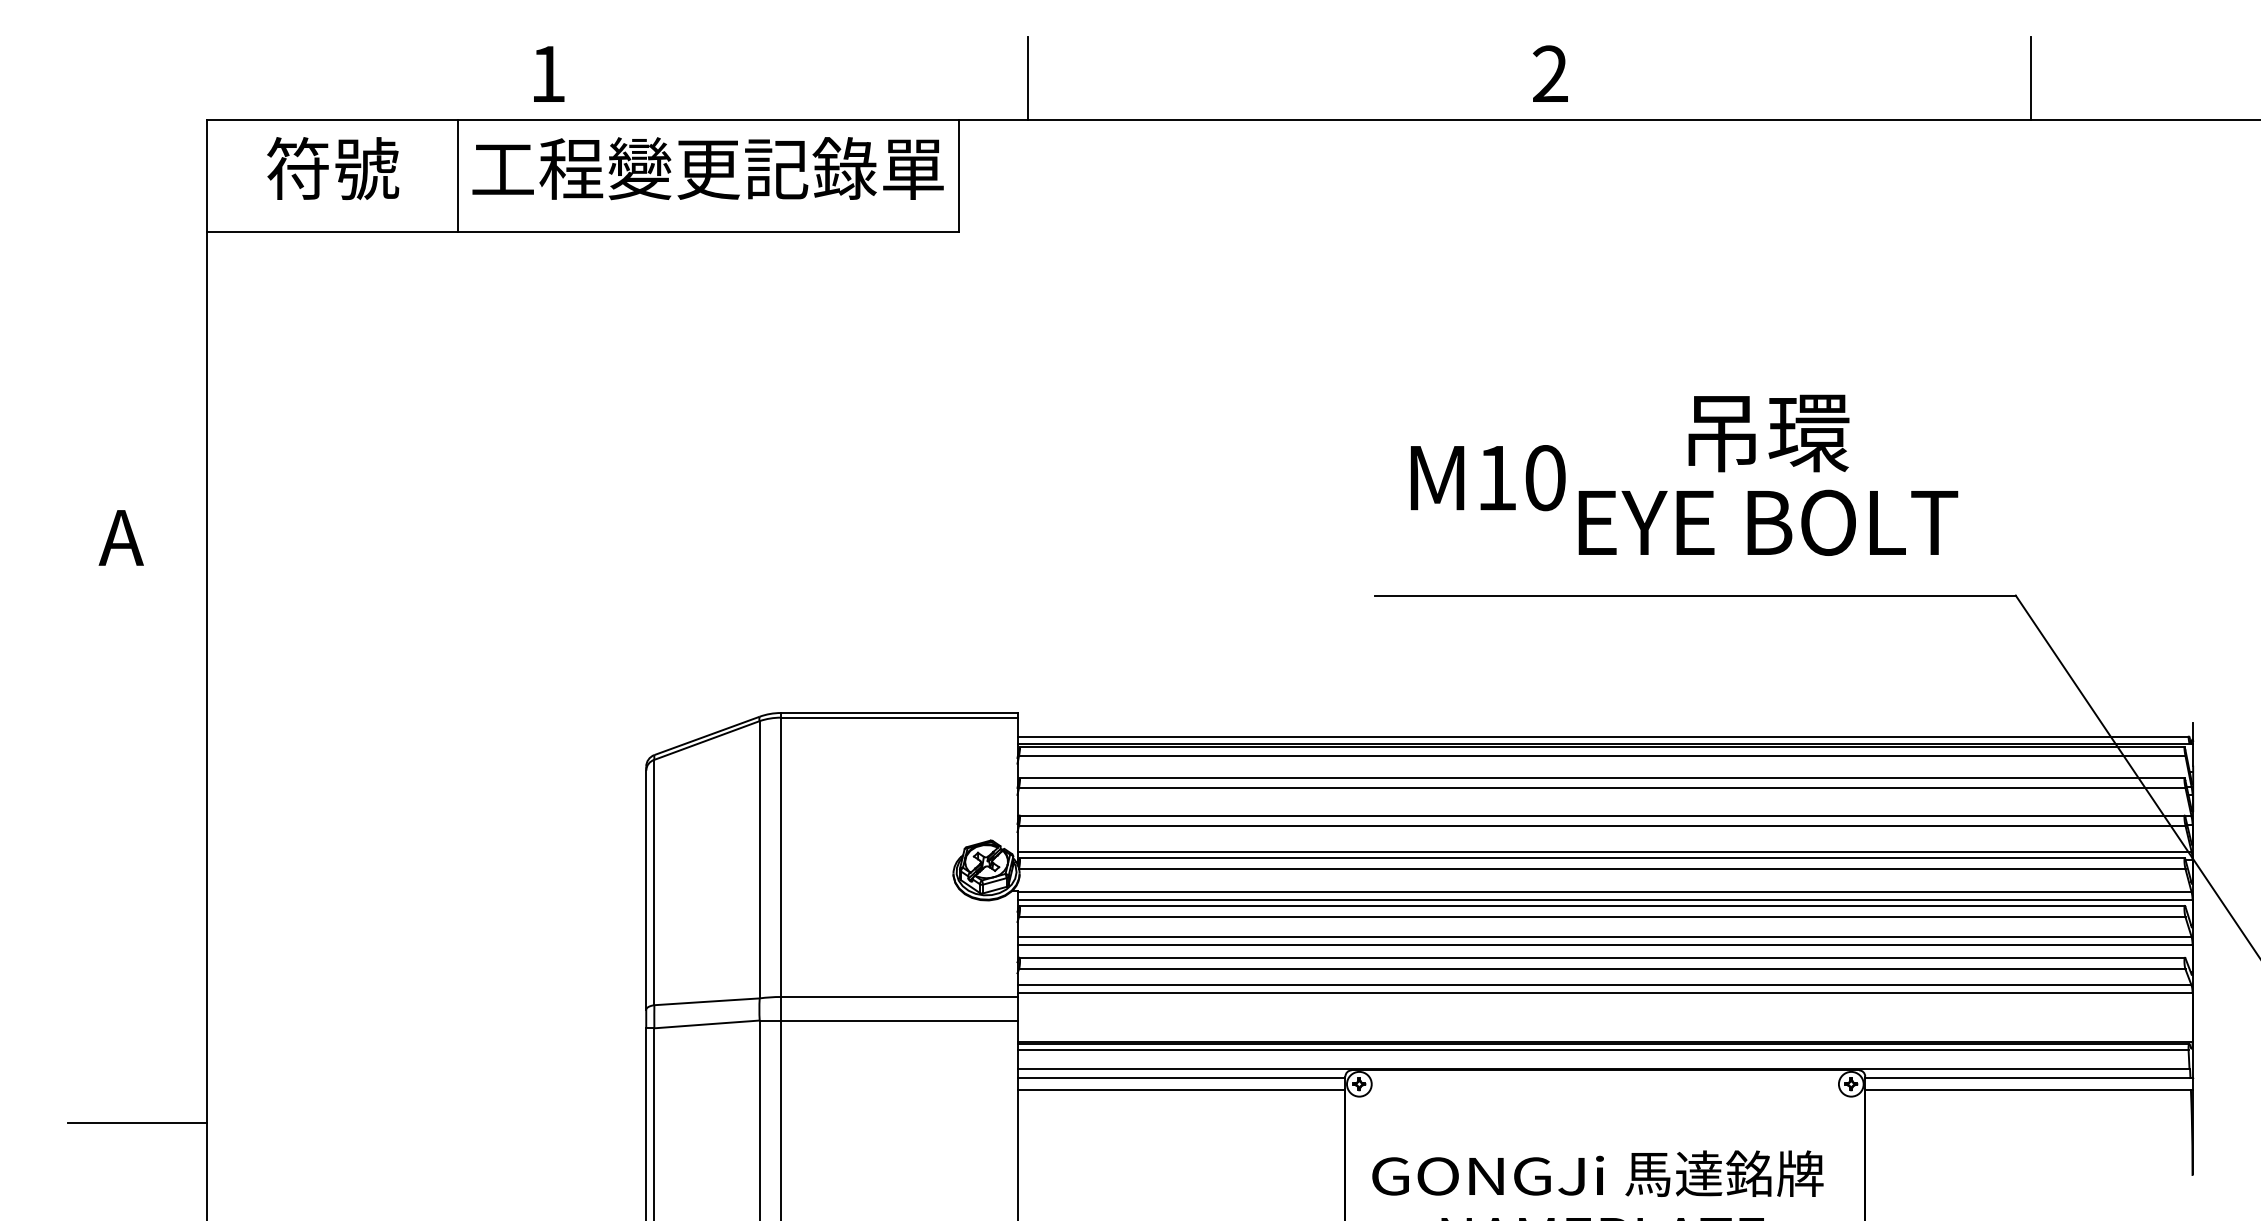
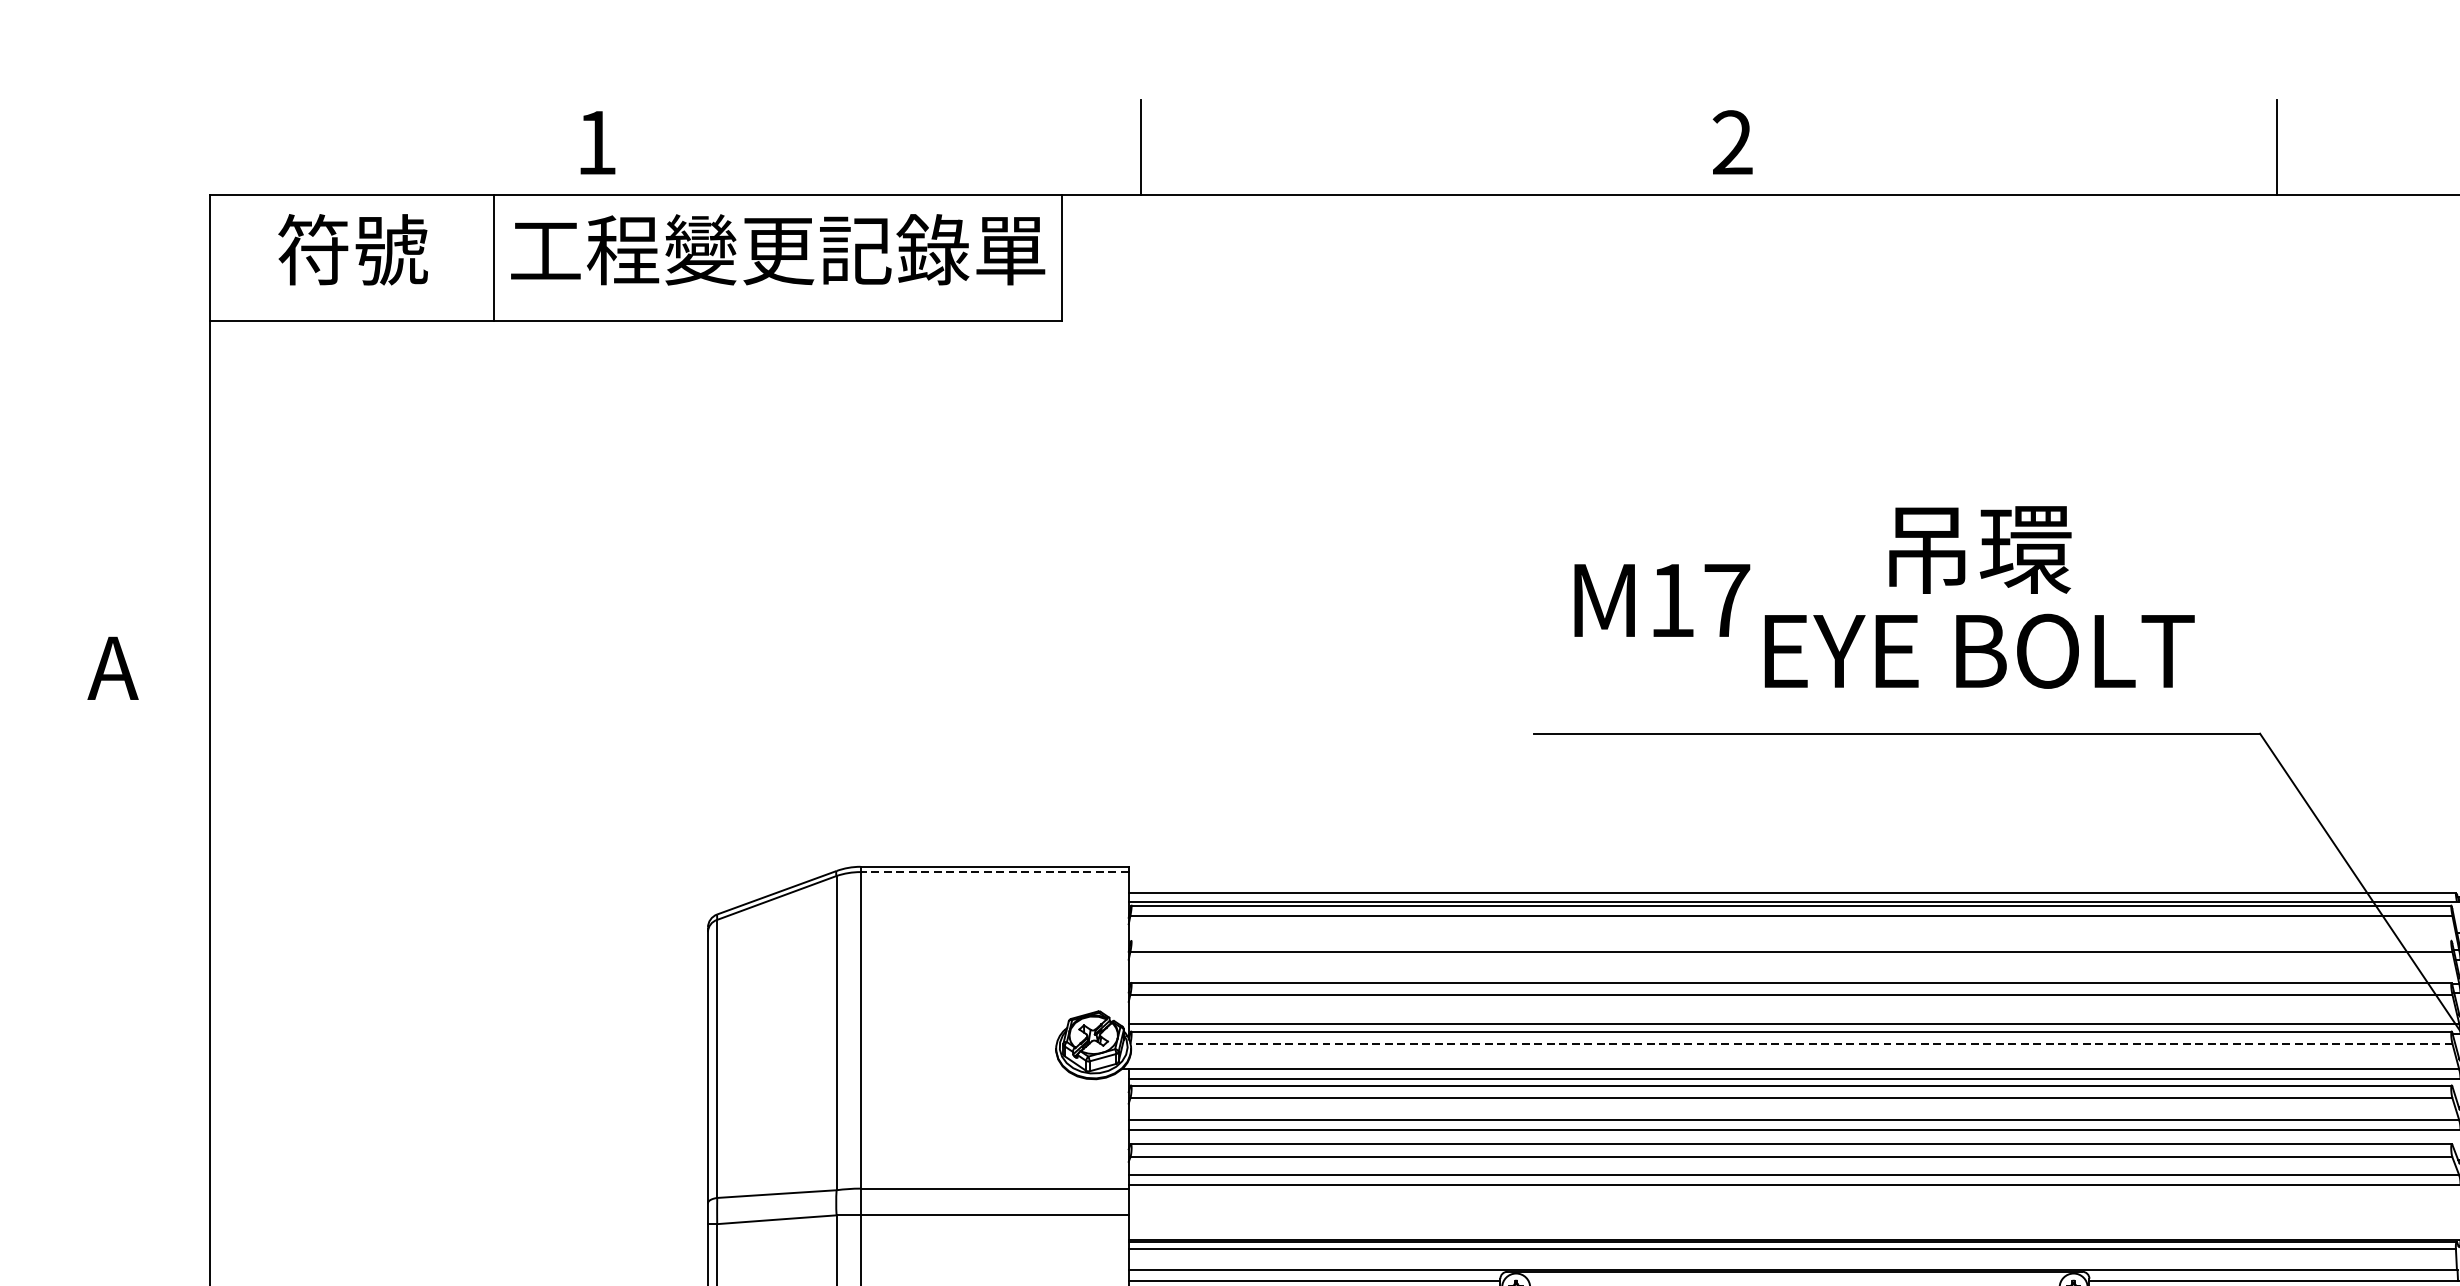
text: (1545, 478) -> (1727, 601), M10 -> M17
line: (898, 717) -> (993, 871), solid -> dashed
line: (1601, 778) -> (1790, 941), removed
line: (1601, 869) -> (1790, 1044), solid -> dashed

